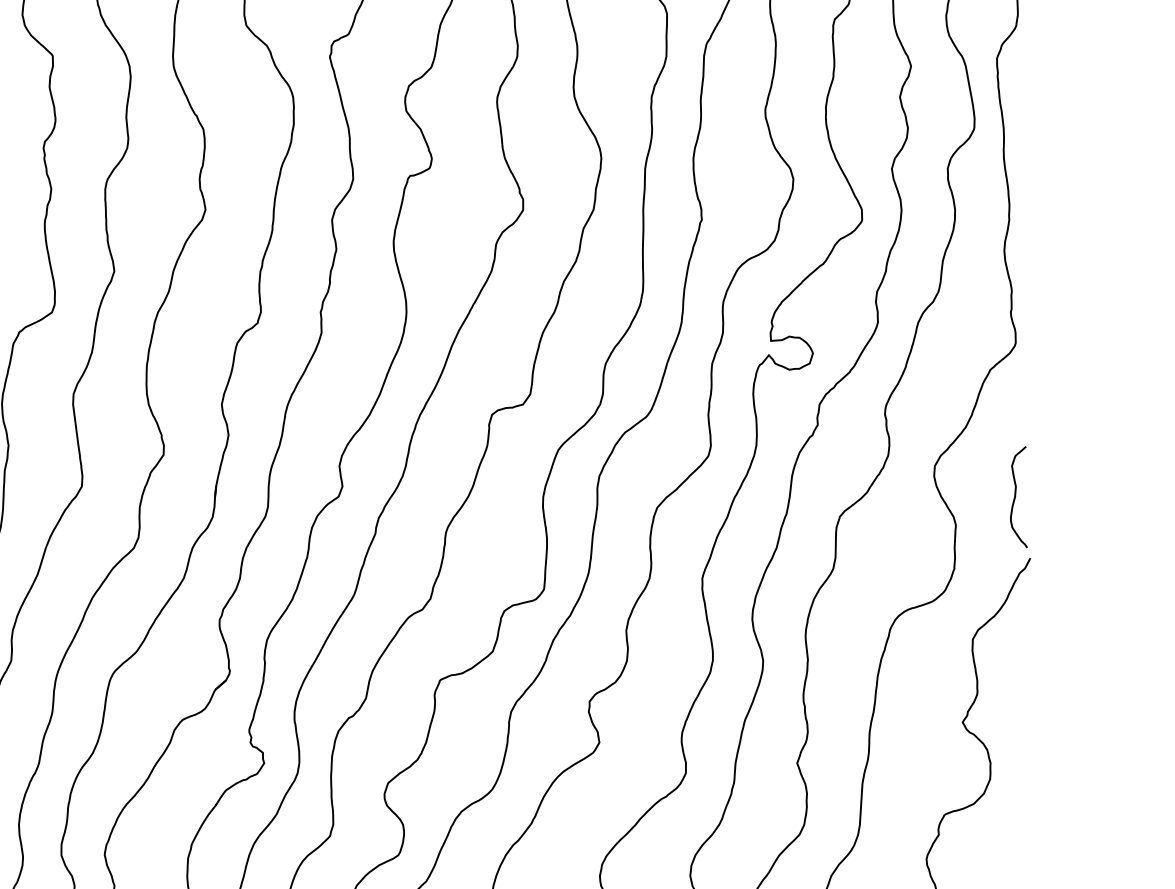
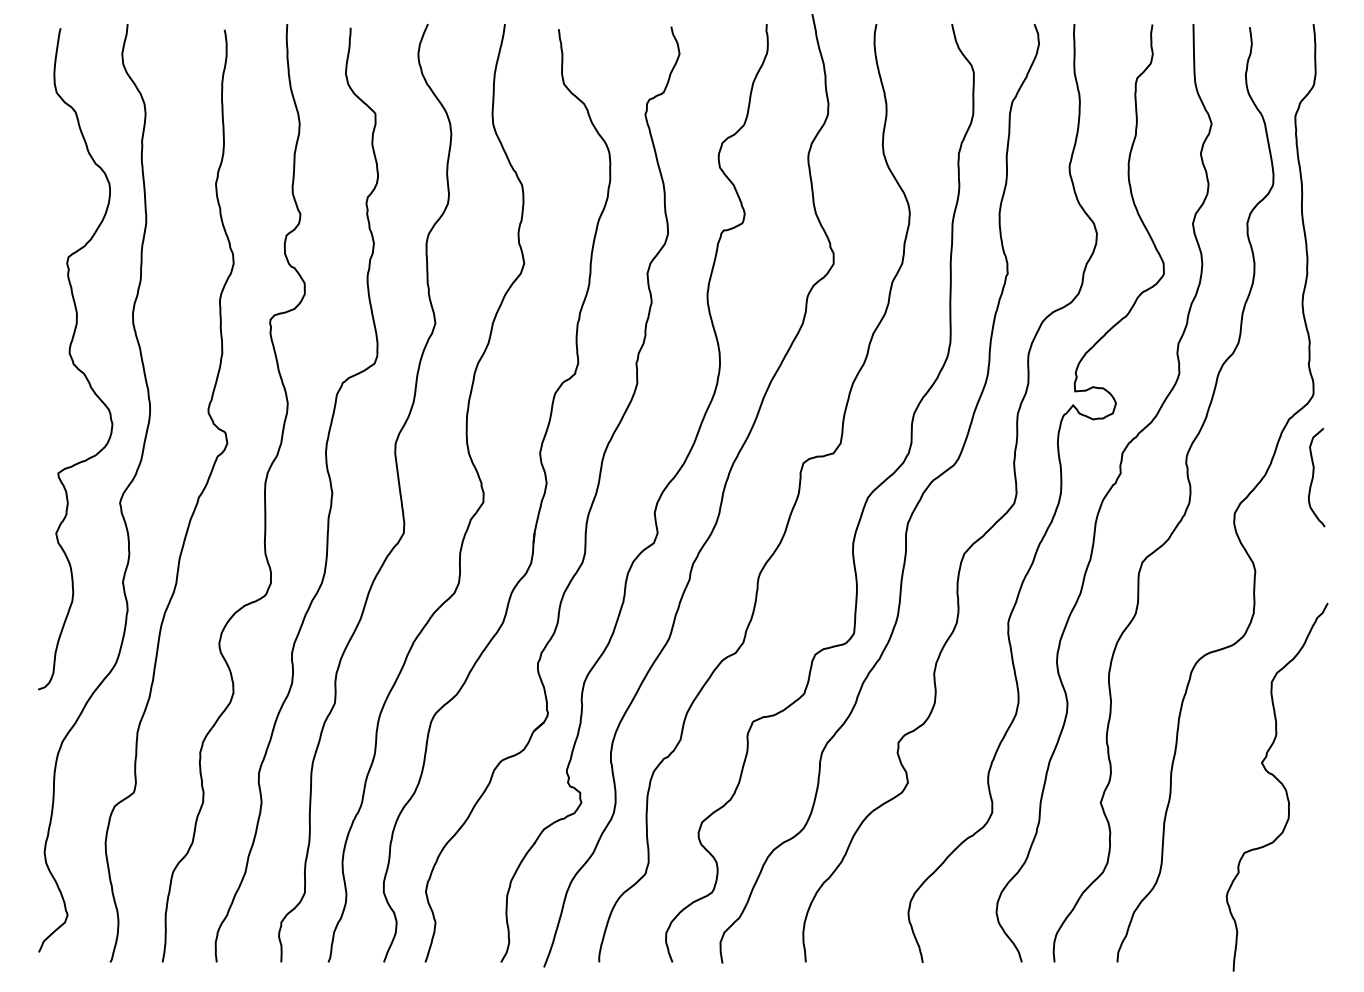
curve: (1015, 497) -> (1313, 477), moved

